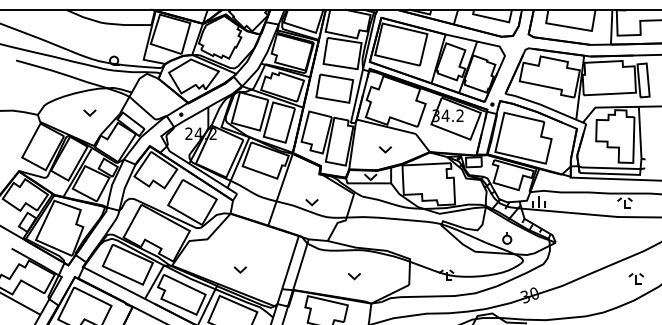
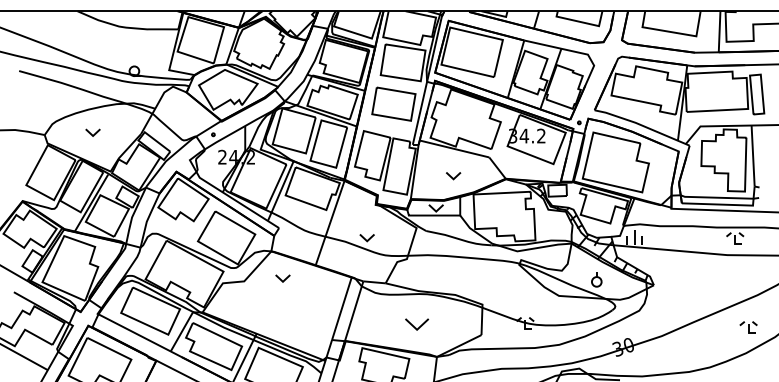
part: (89, 112) -> (92, 132), moved
part: (239, 269) -> (281, 278), moved
part: (354, 276) -> (417, 325), size x1.6

